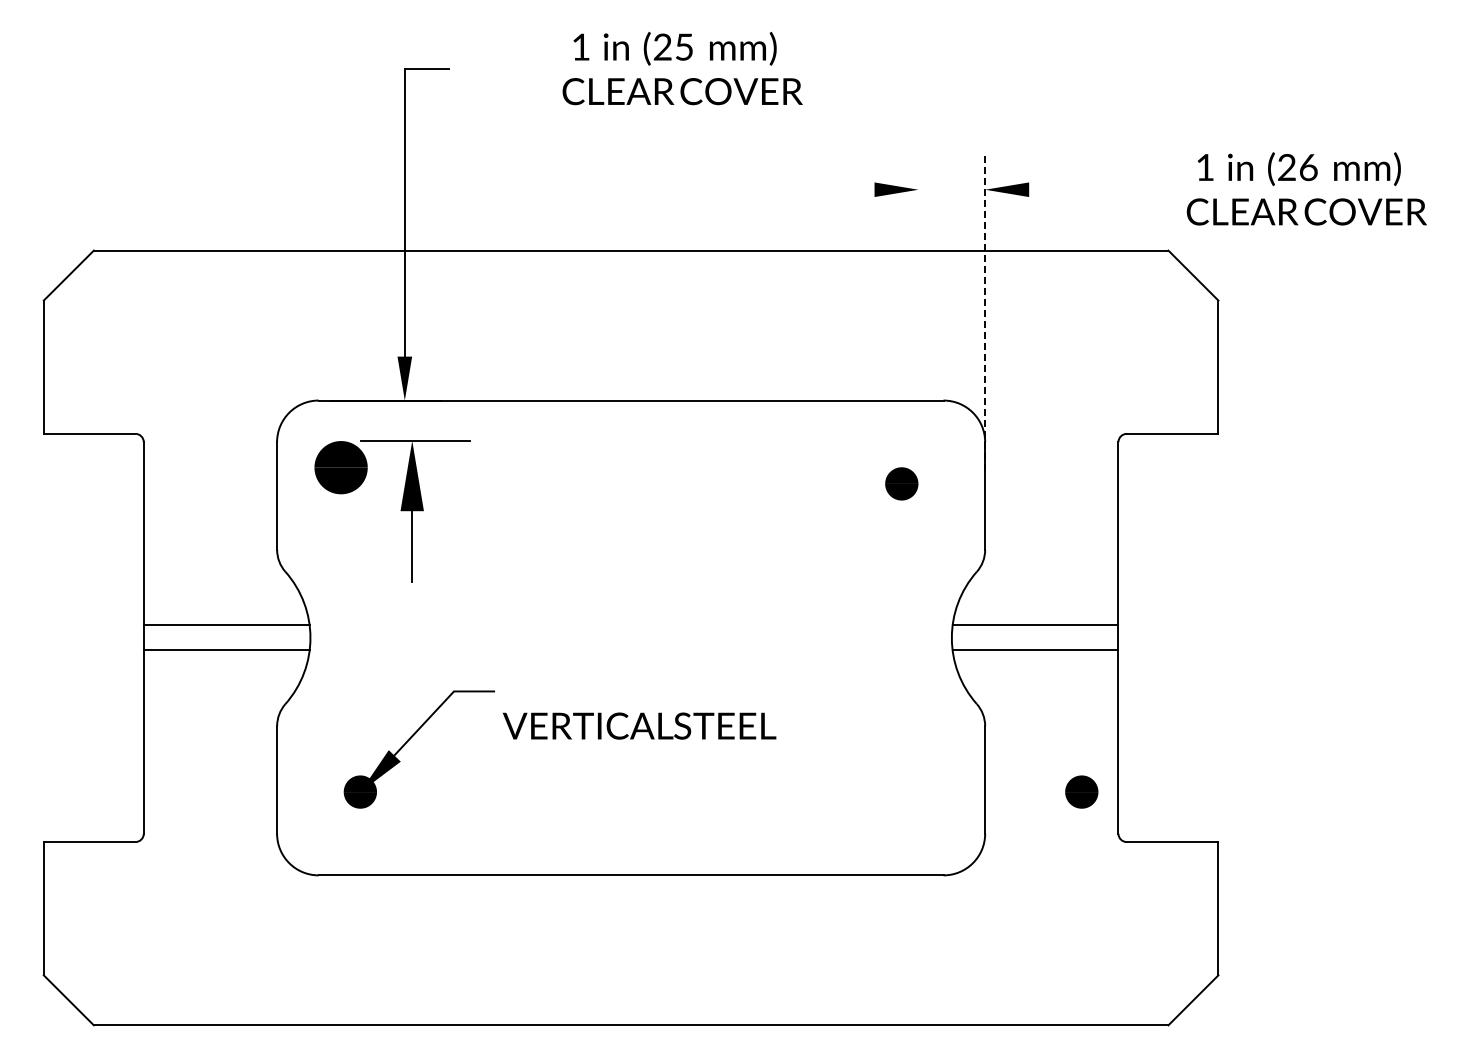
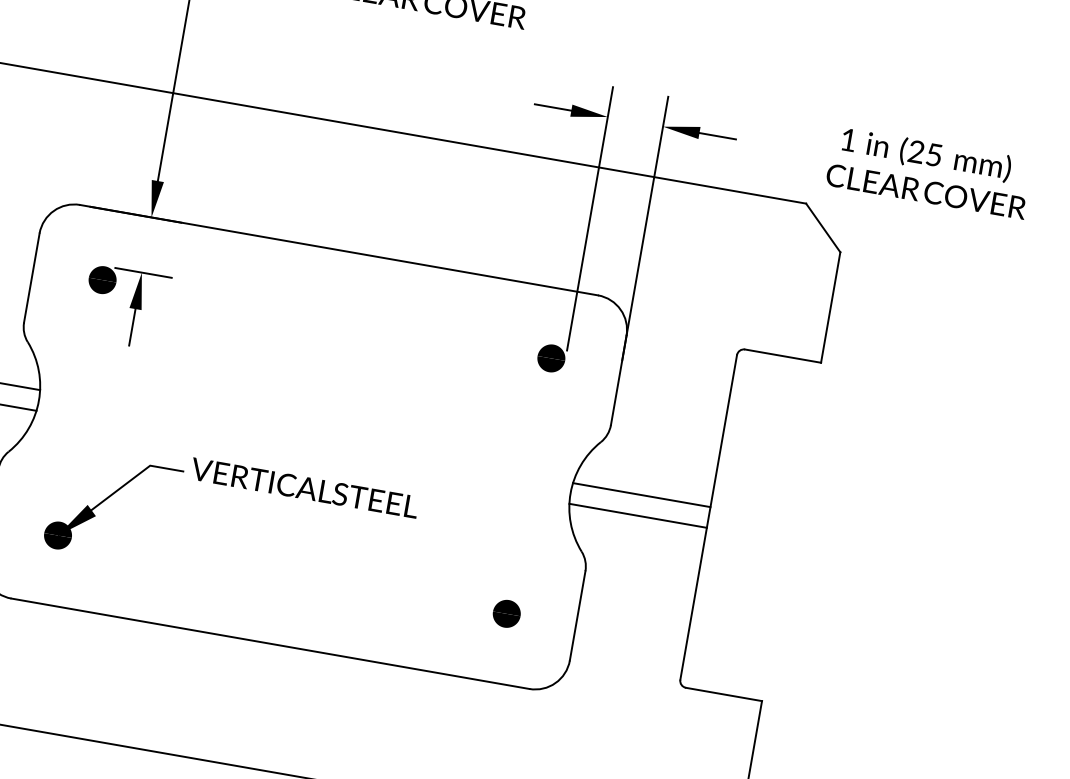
text: (1308, 167) -> (934, 155), (26 -> (25
line: (852, 189) -> (553, 107), added
line: (1051, 189) -> (718, 136), added
line: (918, 312) -> (590, 218), added
line: (985, 312) -> (645, 228), dashed -> solid
part: (392, 510) -> (125, 306), size x0.62
text: (639, 725) -> (304, 487), moved
part: (1081, 791) -> (506, 613), moved

